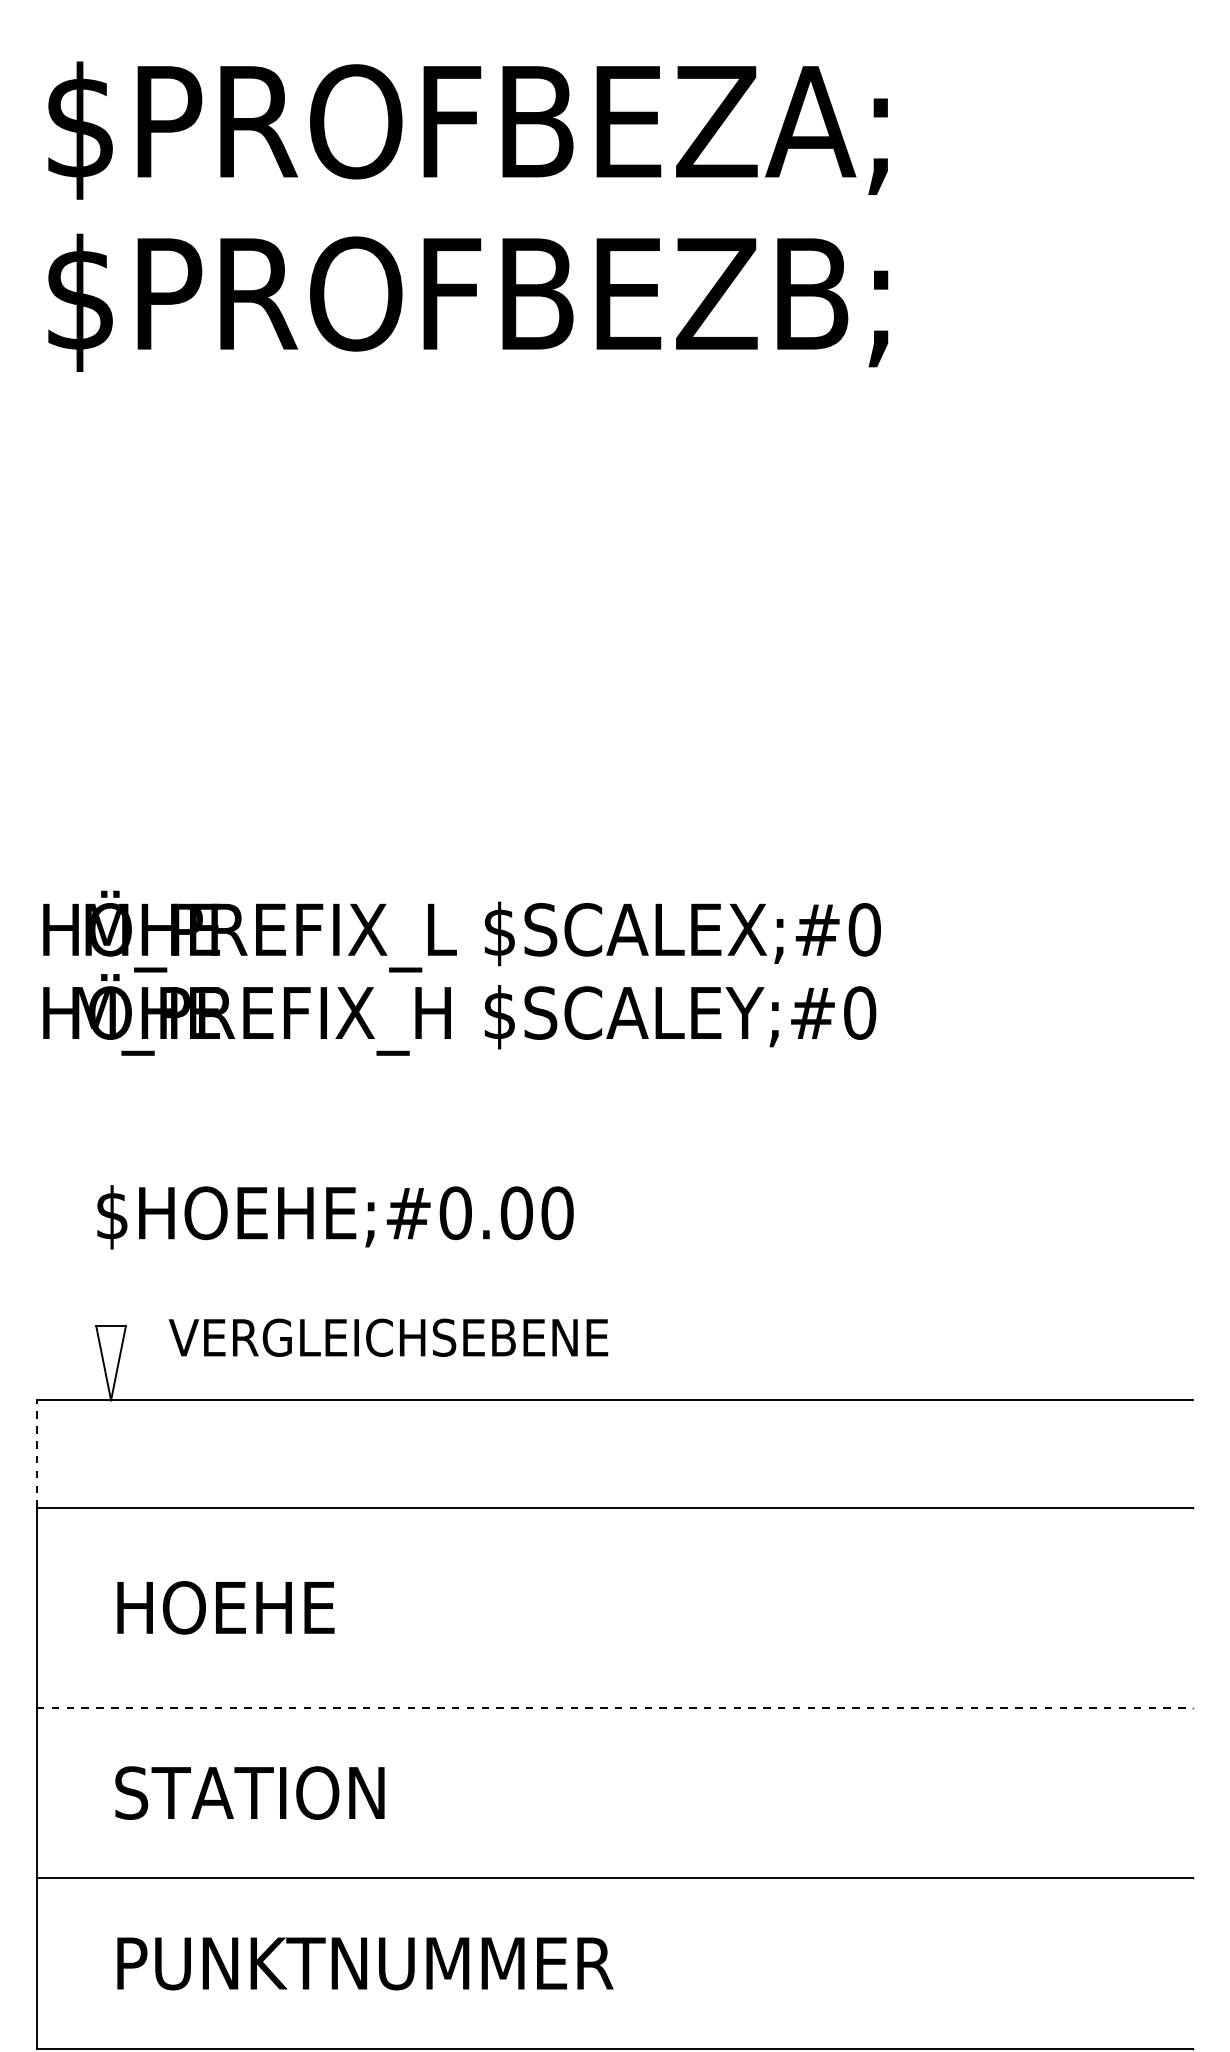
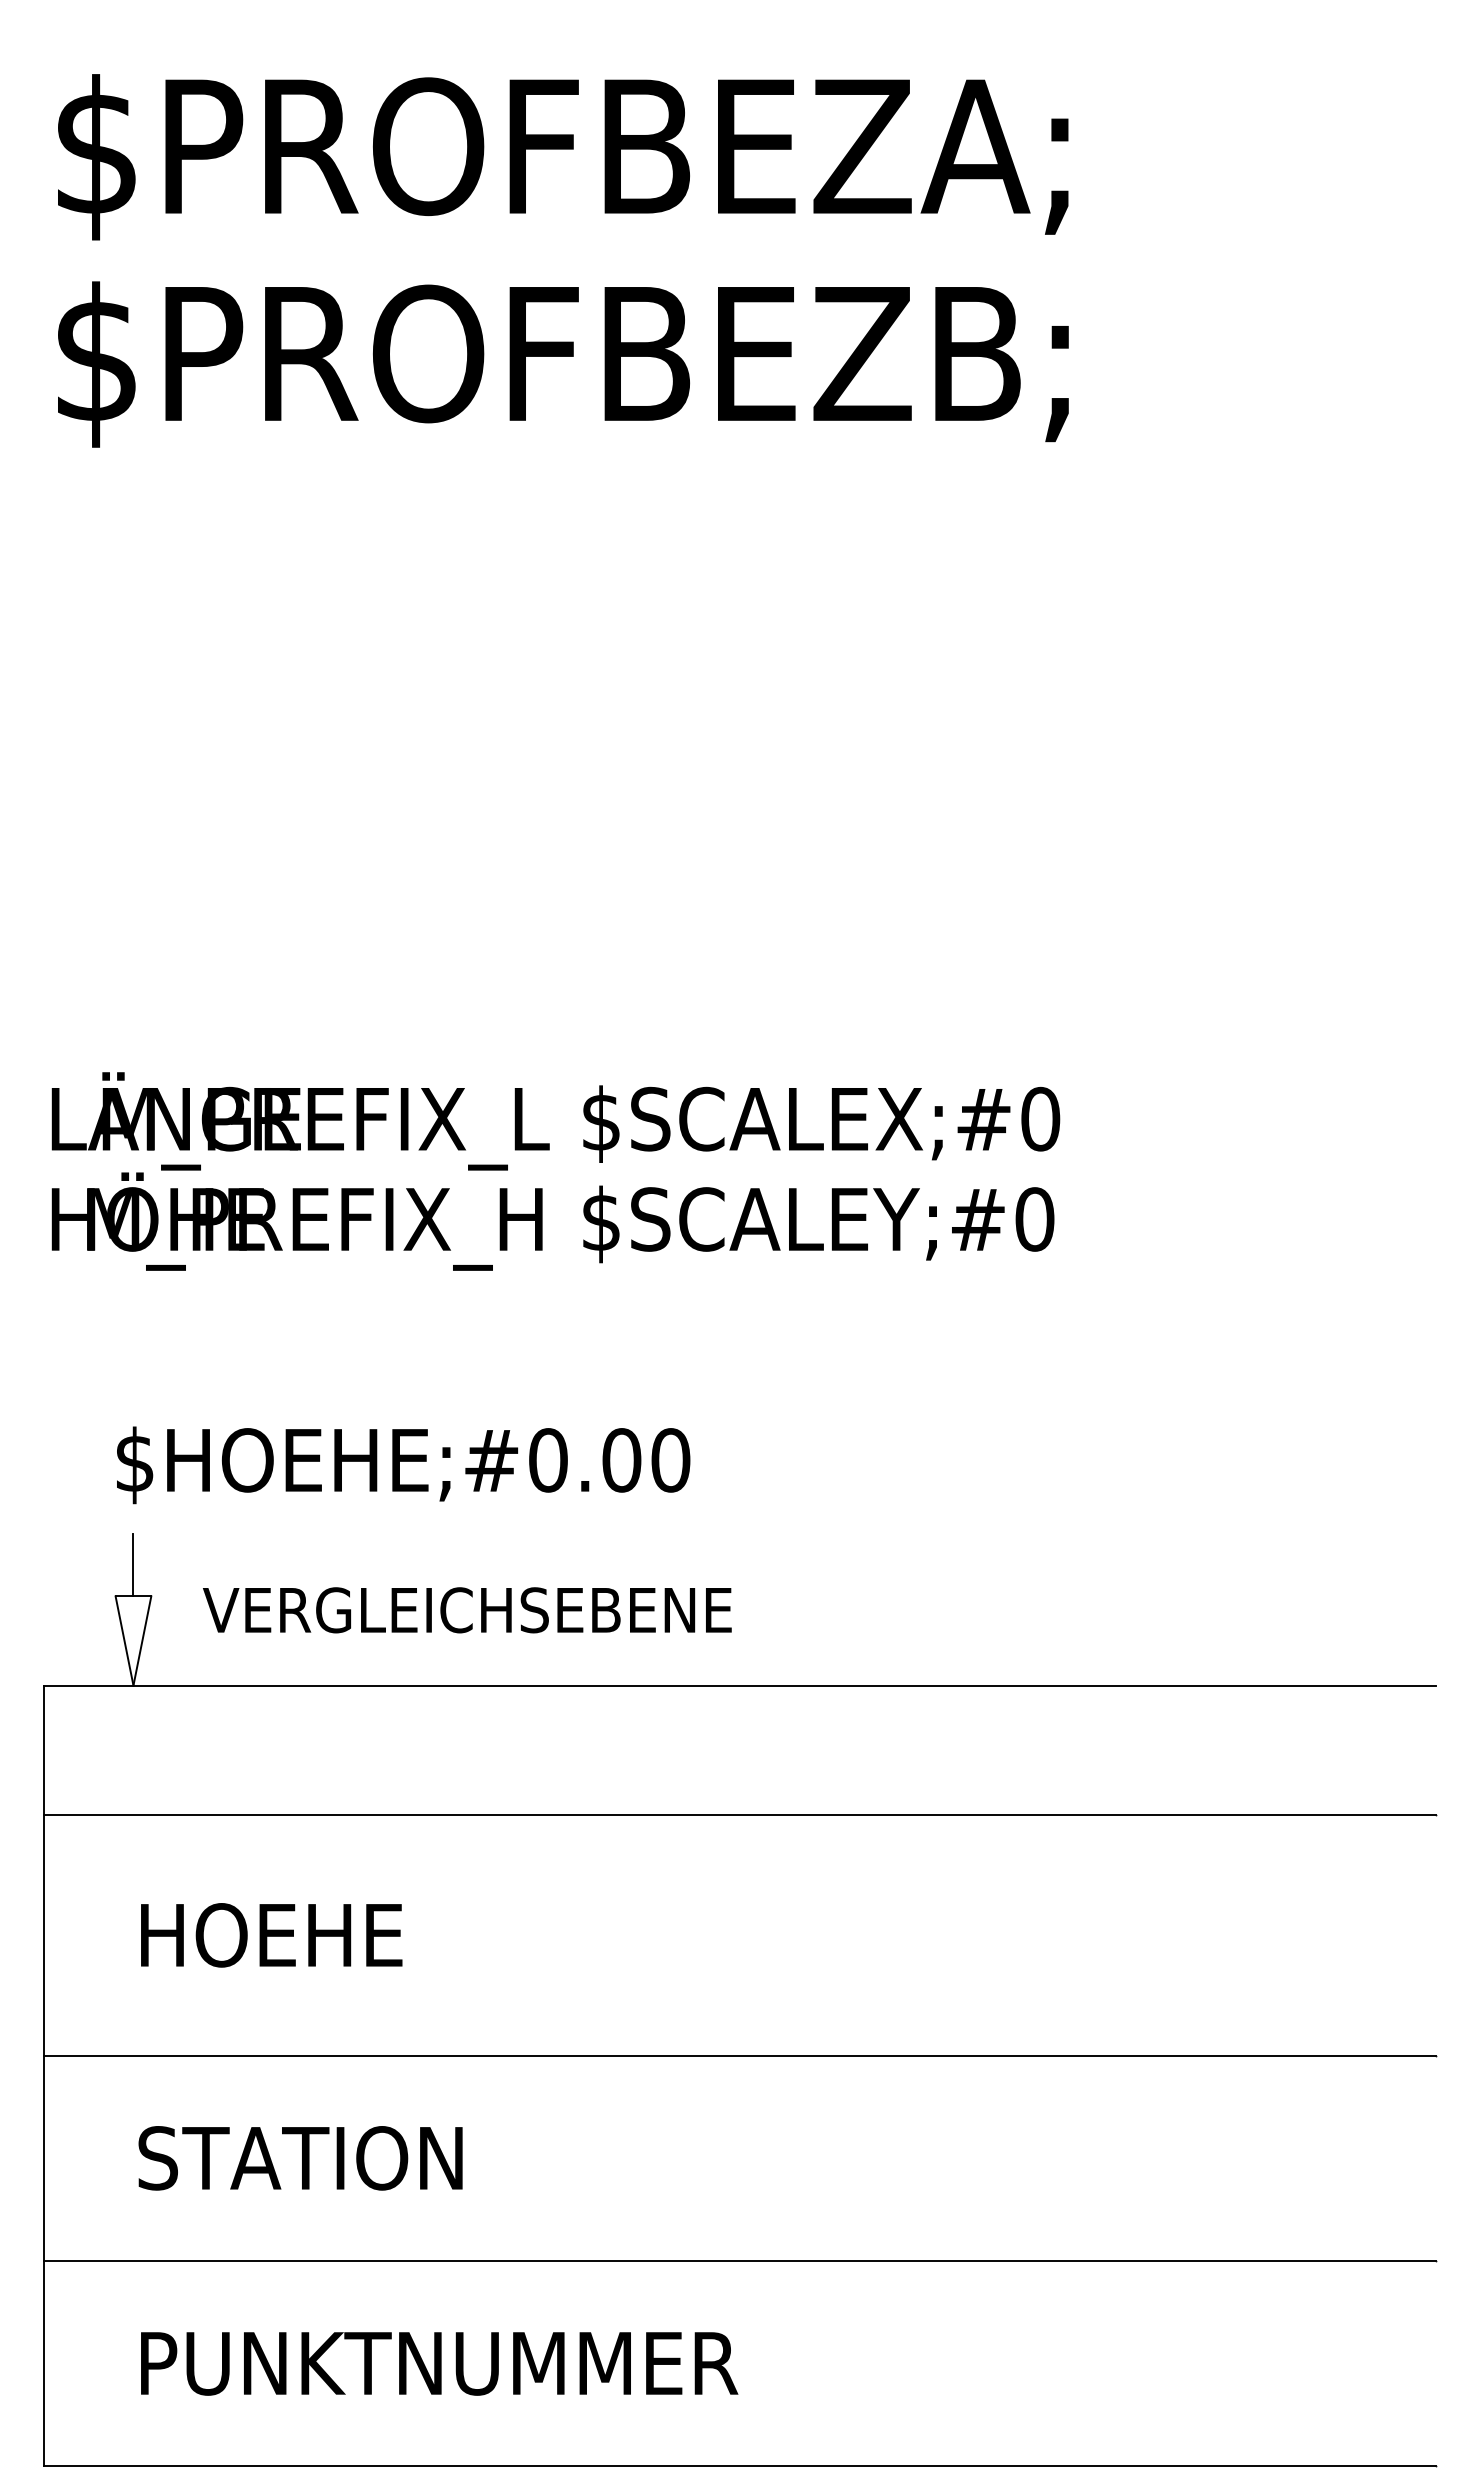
text: (149, 923) -> (179, 1111), HÖHE -> LÄNGE
line: (111, 1299) -> (133, 1564), added
line: (37, 1454) -> (44, 1750), dashed -> solid
line: (614, 1707) -> (739, 2055), dashed -> solid

